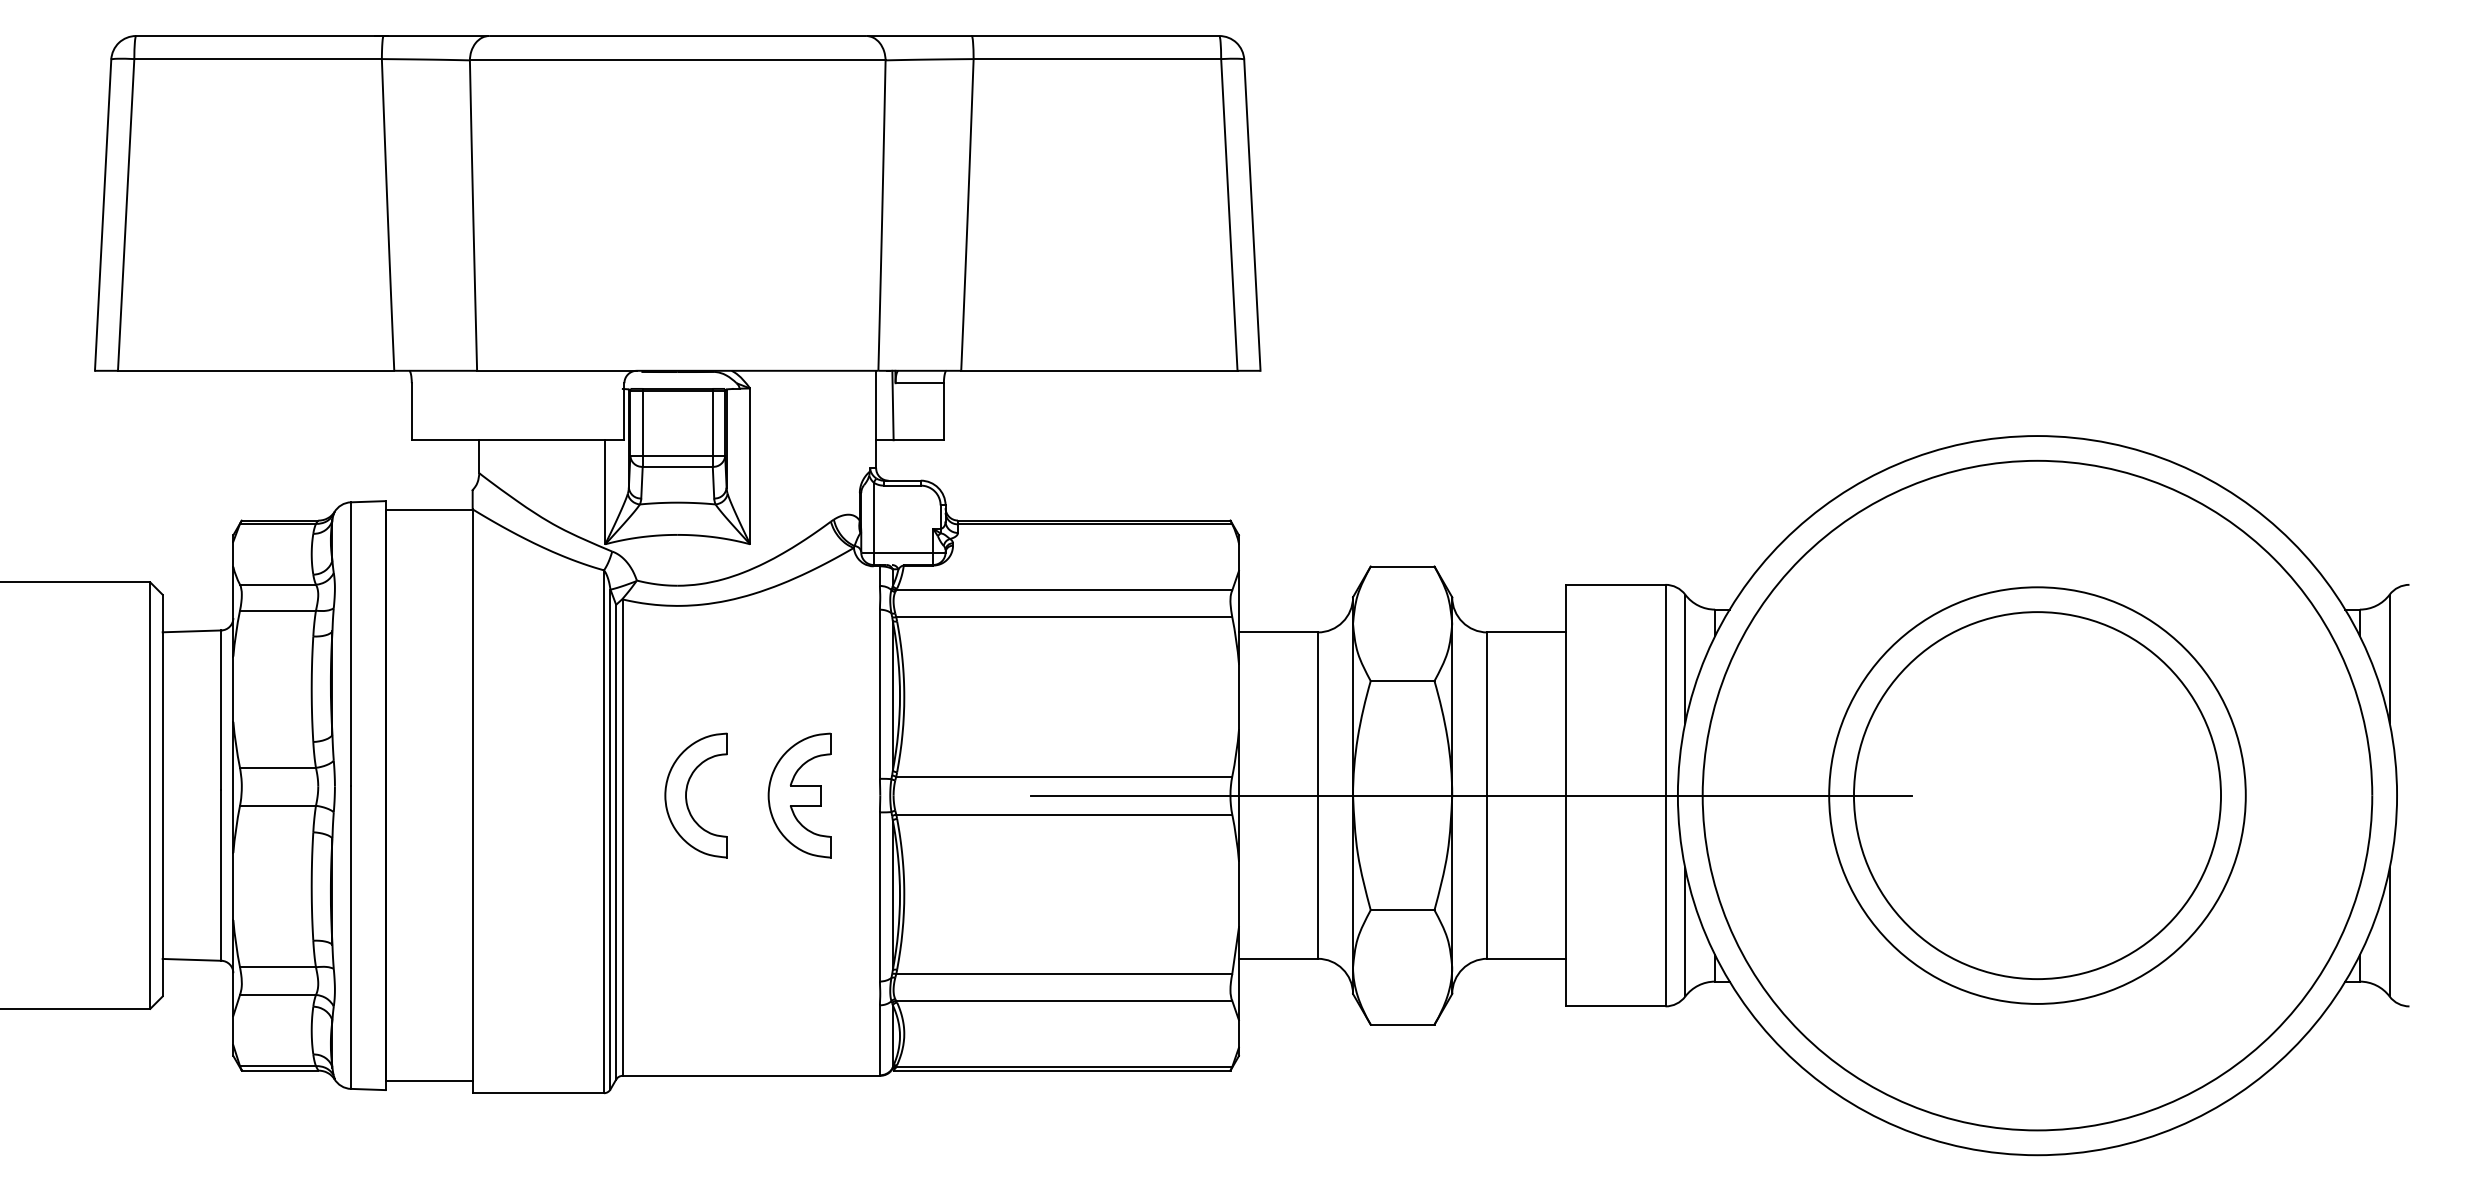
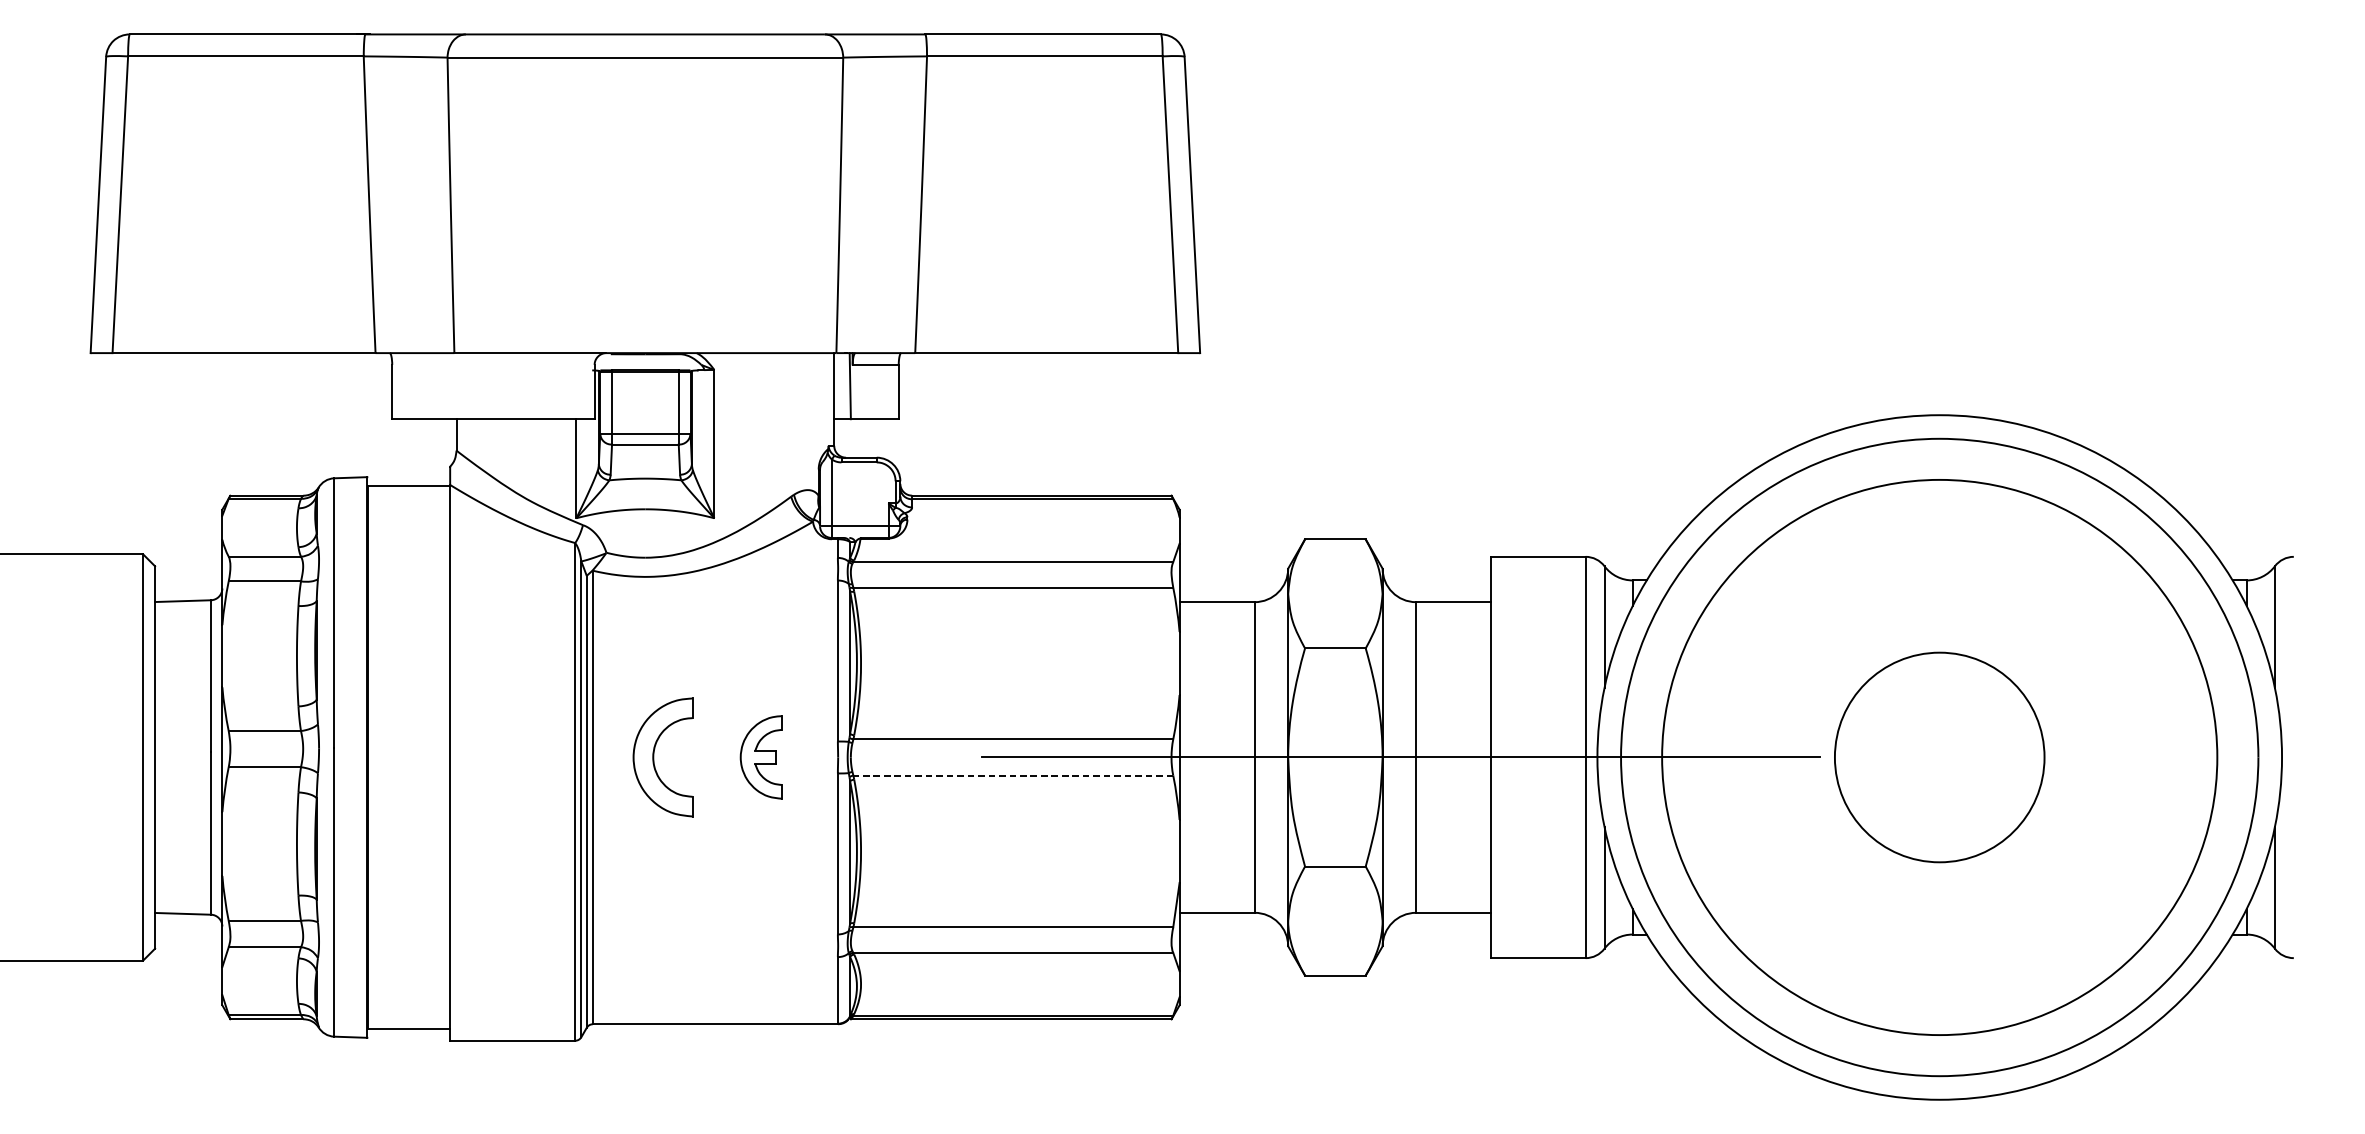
part: (799, 795) -> (761, 757), size x0.7
circle: (2037, 795) -> (1939, 757), size x0.6
circle: (2037, 795) -> (1939, 757), size x1.4
line: (1063, 814) -> (1012, 775), solid -> dashed

